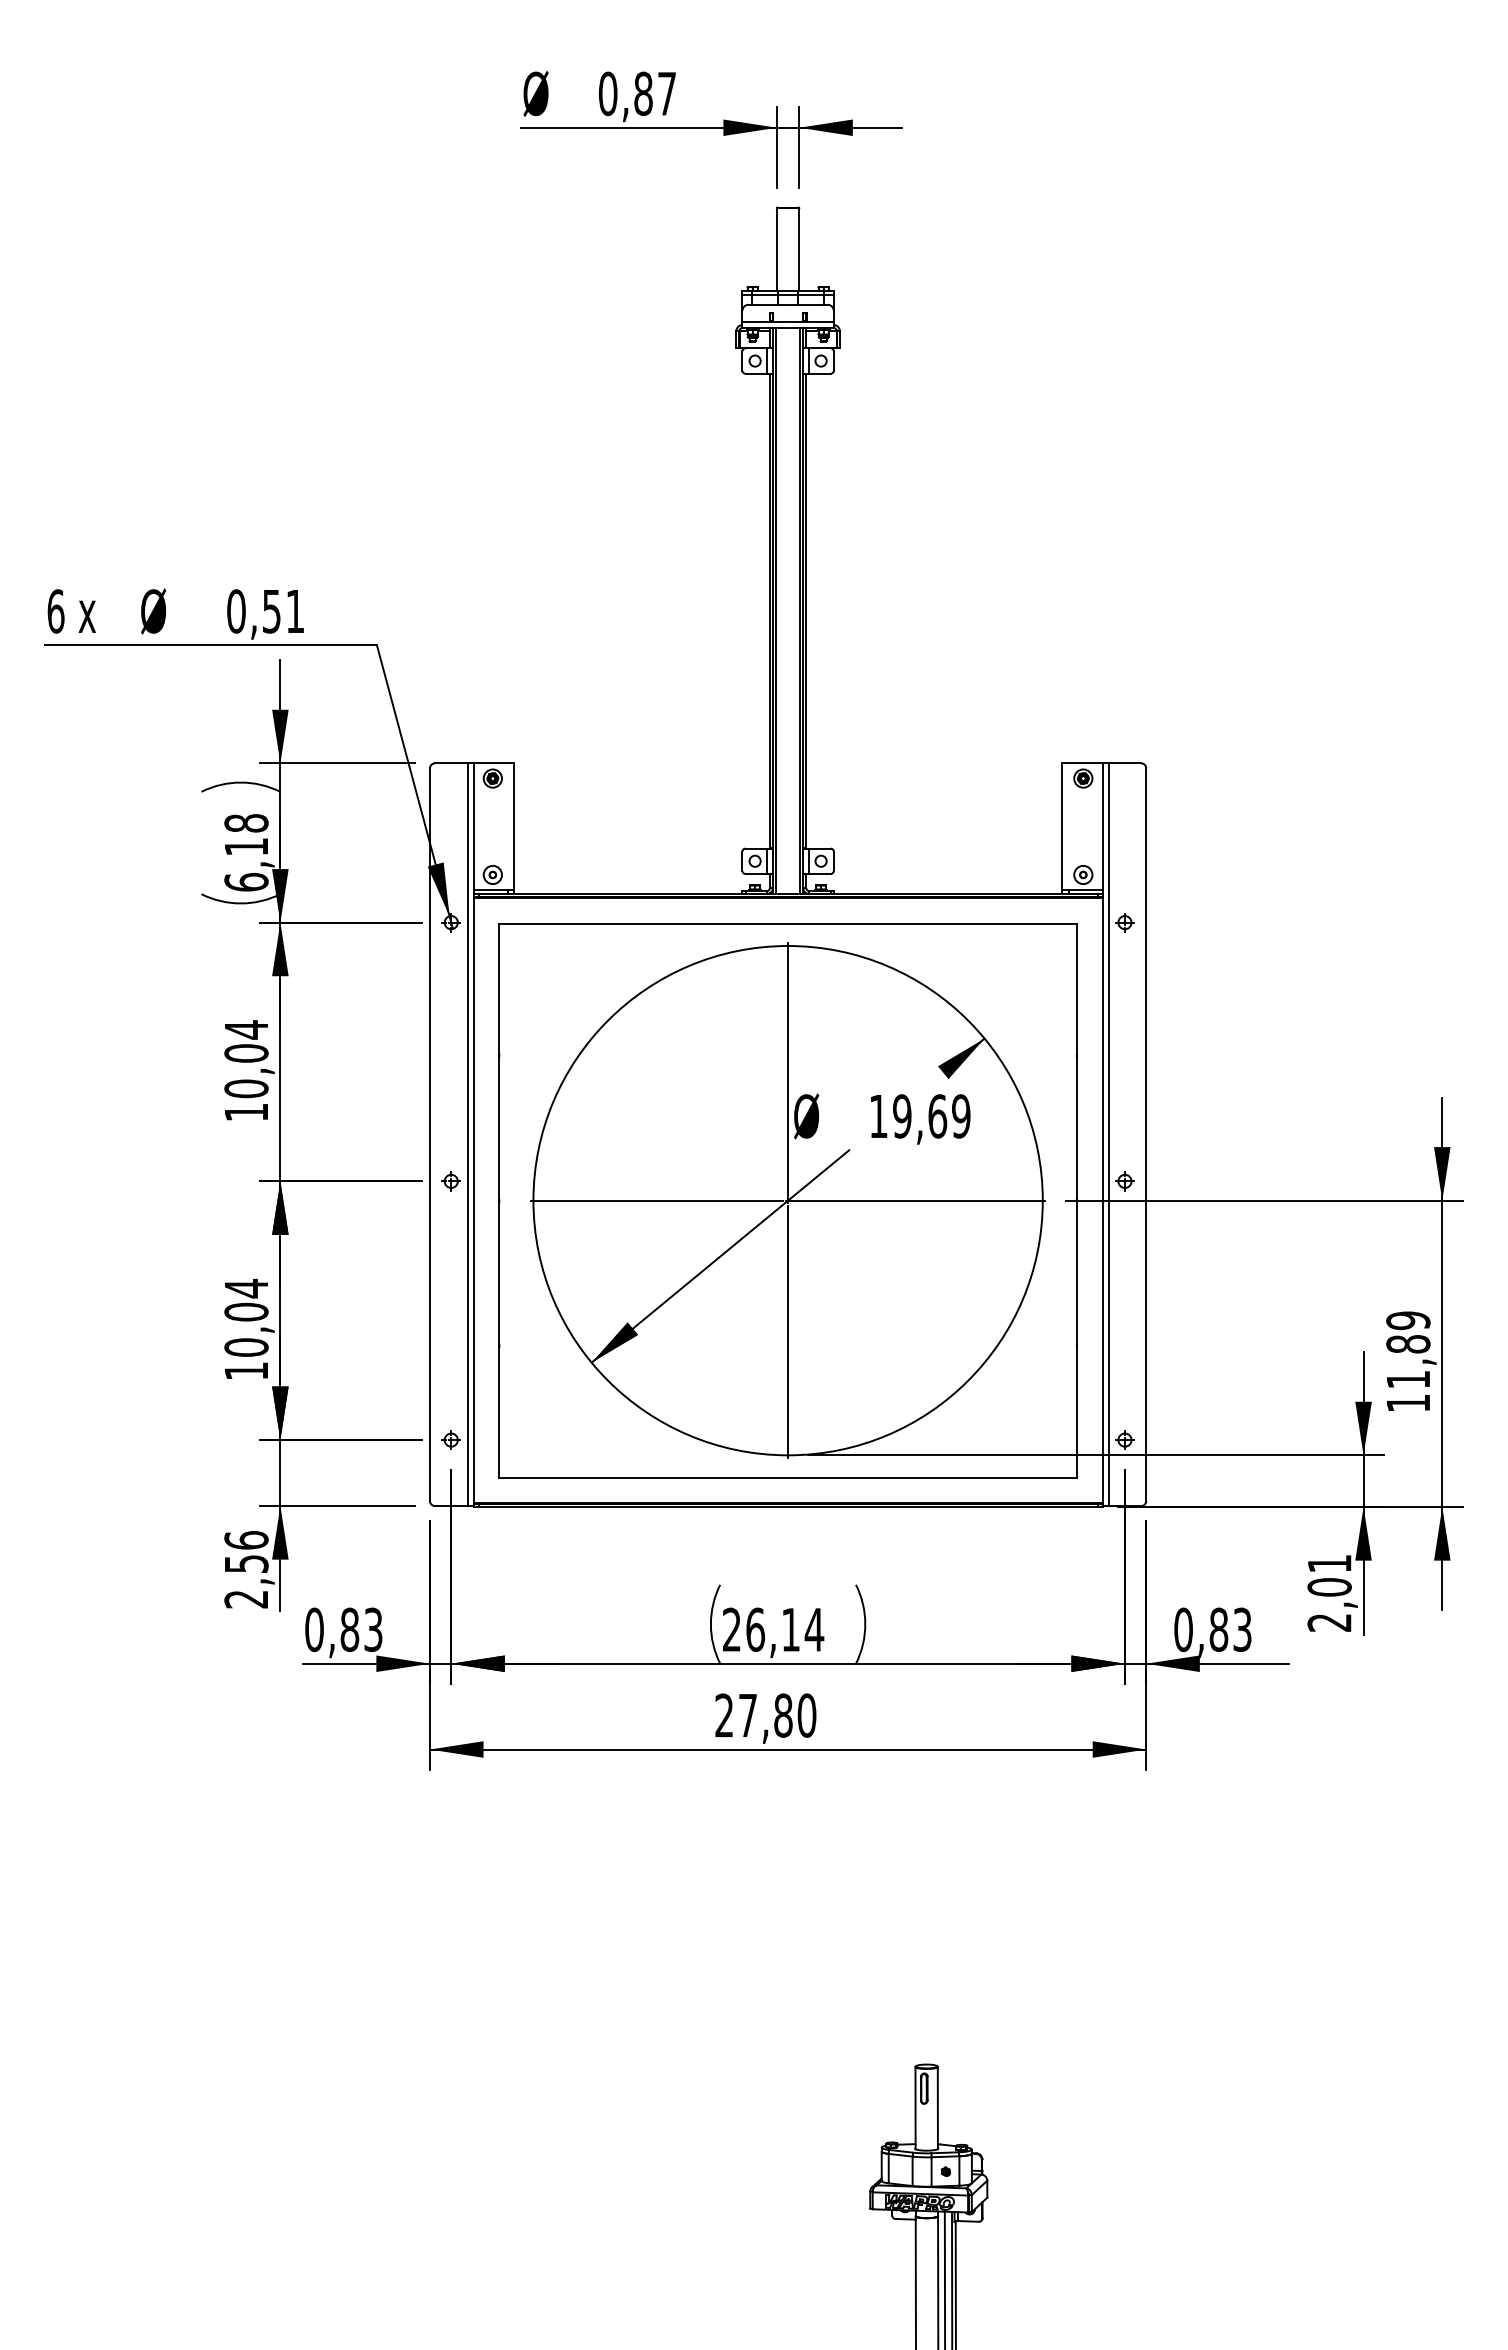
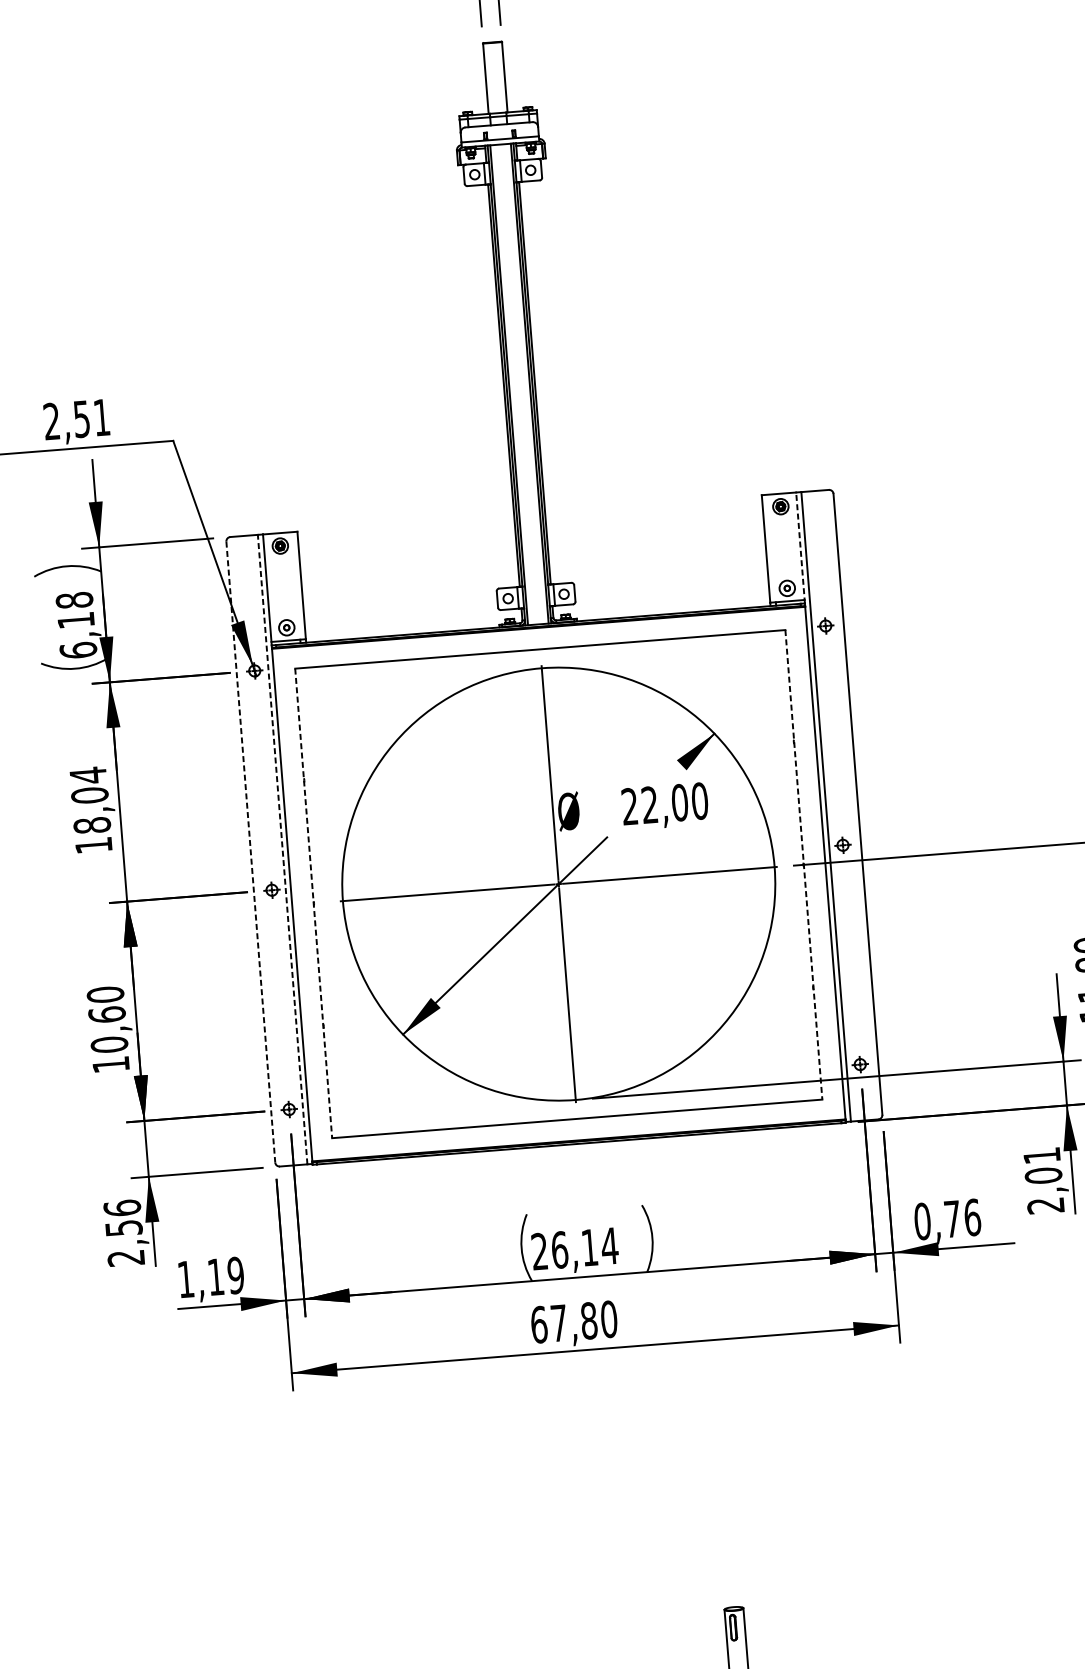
text: (236, 611) -> (51, 421), 0,51 -> 2,51
line: (1102, 828) -> (800, 547), solid -> dashed
text: (246, 1088) -> (92, 825), 10,04 -> 18,04
text: (919, 1116) -> (664, 804), 19,69 -> 22,00
line: (467, 1134) -> (282, 849), solid -> dashed
line: (429, 1135) -> (250, 852), solid -> dashed
line: (498, 1200) -> (313, 903), solid -> dashed
line: (1077, 1200) -> (804, 864), solid -> dashed
text: (246, 1299) -> (106, 1004), 10,04 -> 10,60
text: (343, 1629) -> (210, 1277), 0,83 -> 1,19
text: (1230, 1629) -> (962, 1218), 0,83 -> 0,76
text: (724, 1715) -> (539, 1324), 27,80 -> 67,80

